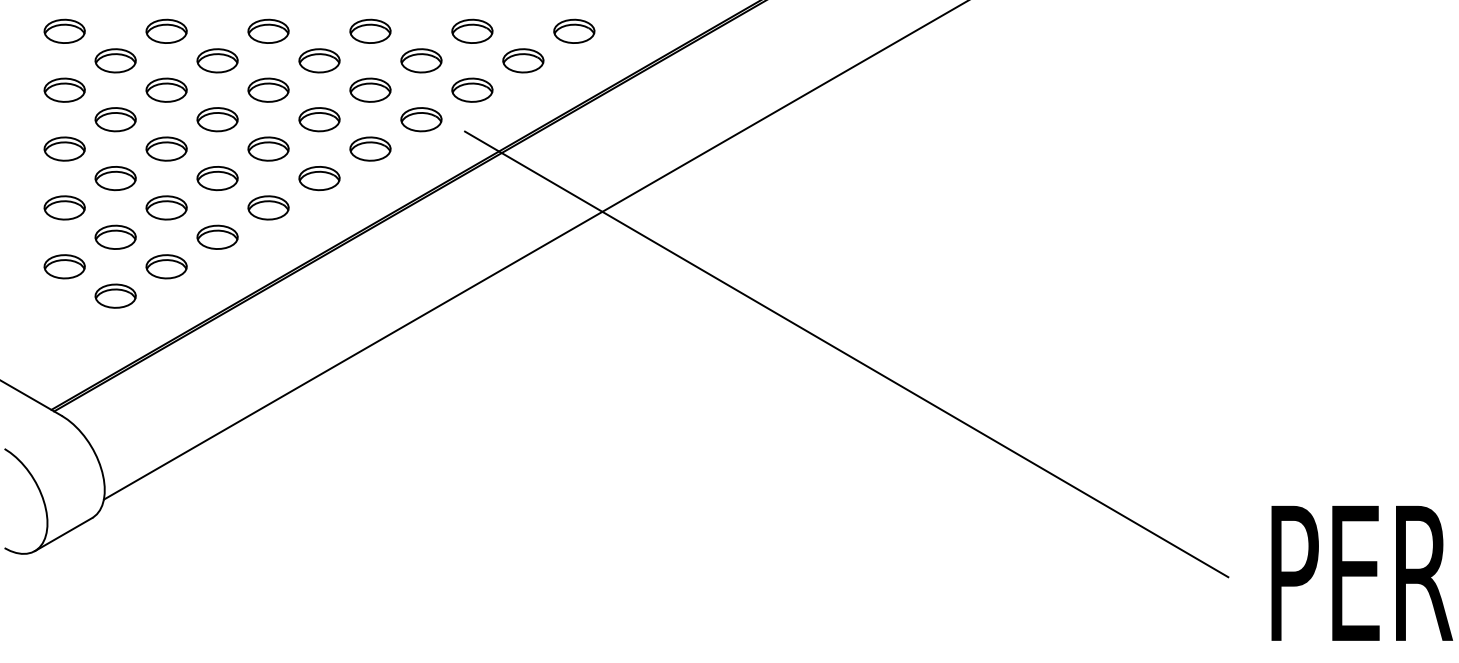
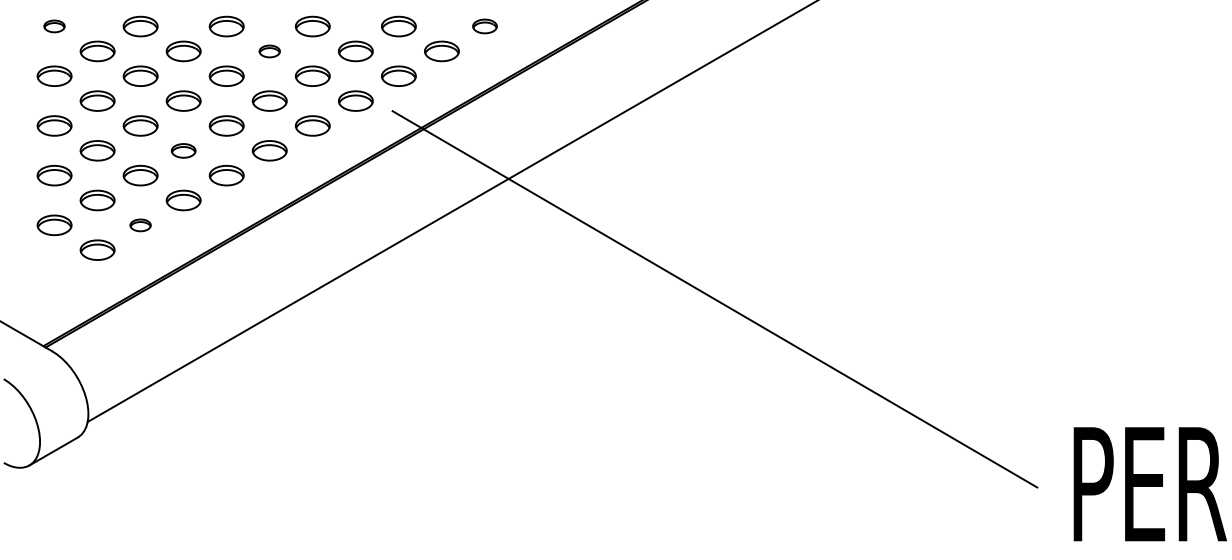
part: (64, 30) -> (54, 25), size x0.6
part: (574, 30) -> (485, 25), size x0.7
part: (319, 60) -> (269, 51), size x0.6
part: (217, 178) -> (183, 150), size x0.7
part: (166, 266) -> (140, 225), size x0.6

